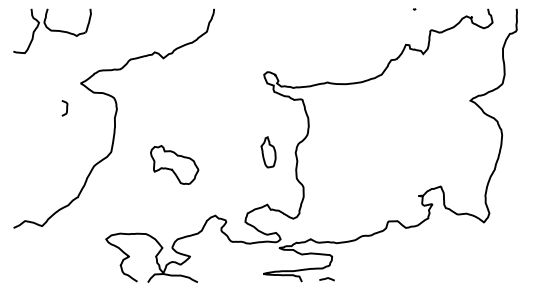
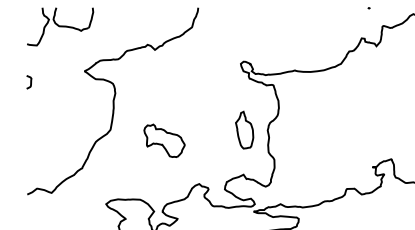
curve: (66, 108) -> (30, 82), moved
part: (268, 151) -> (244, 129), size x1.43

